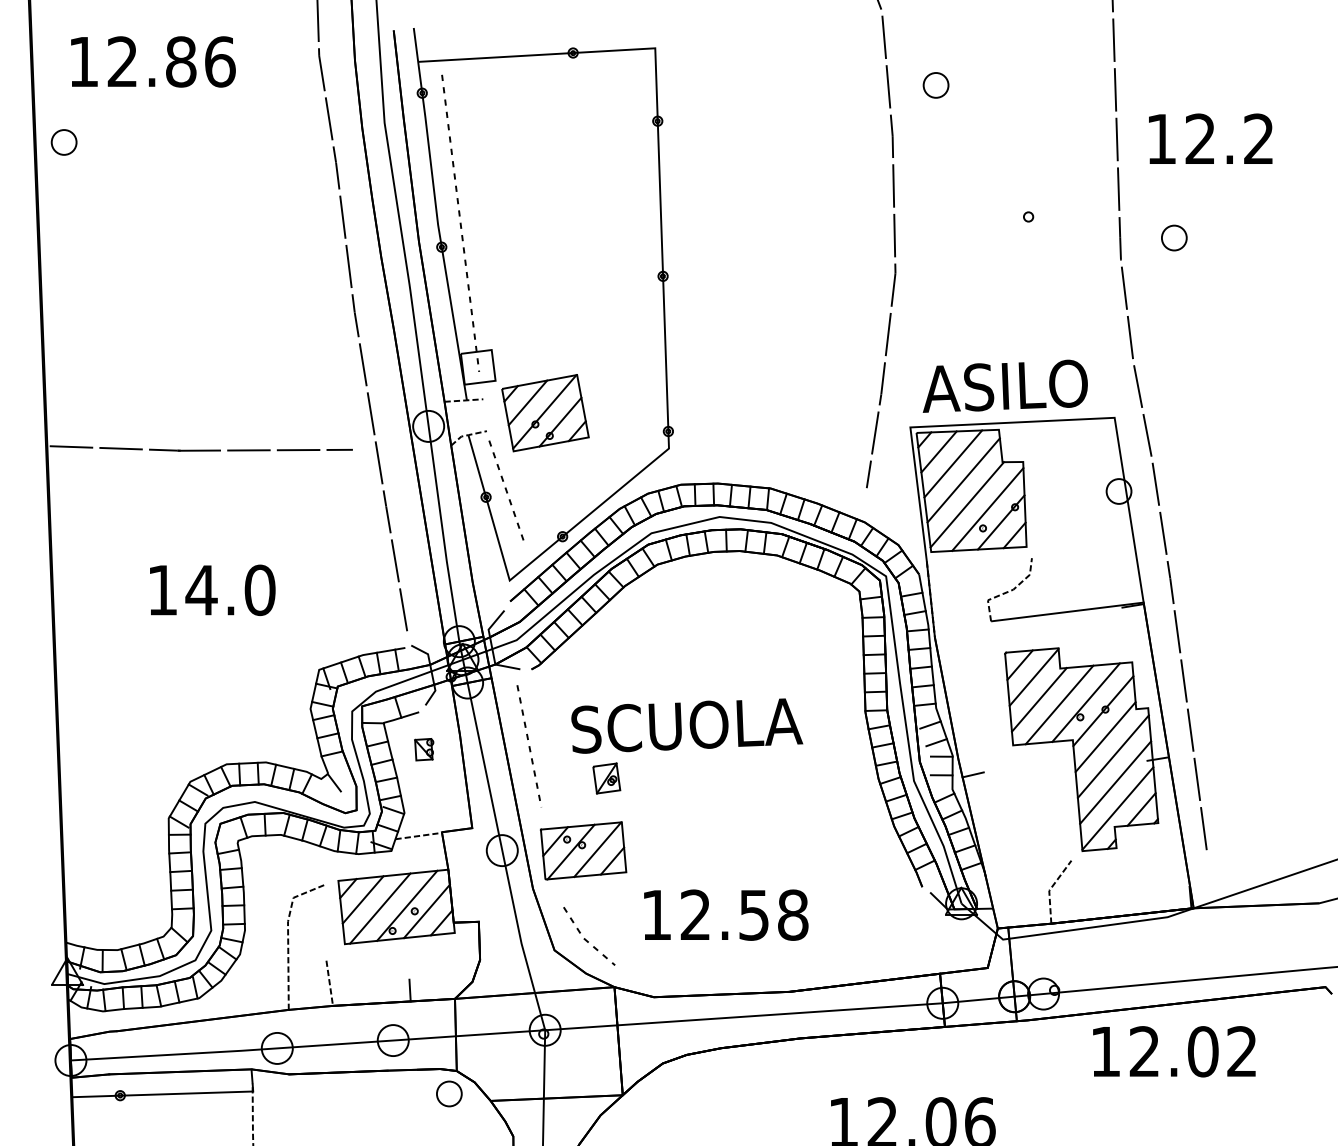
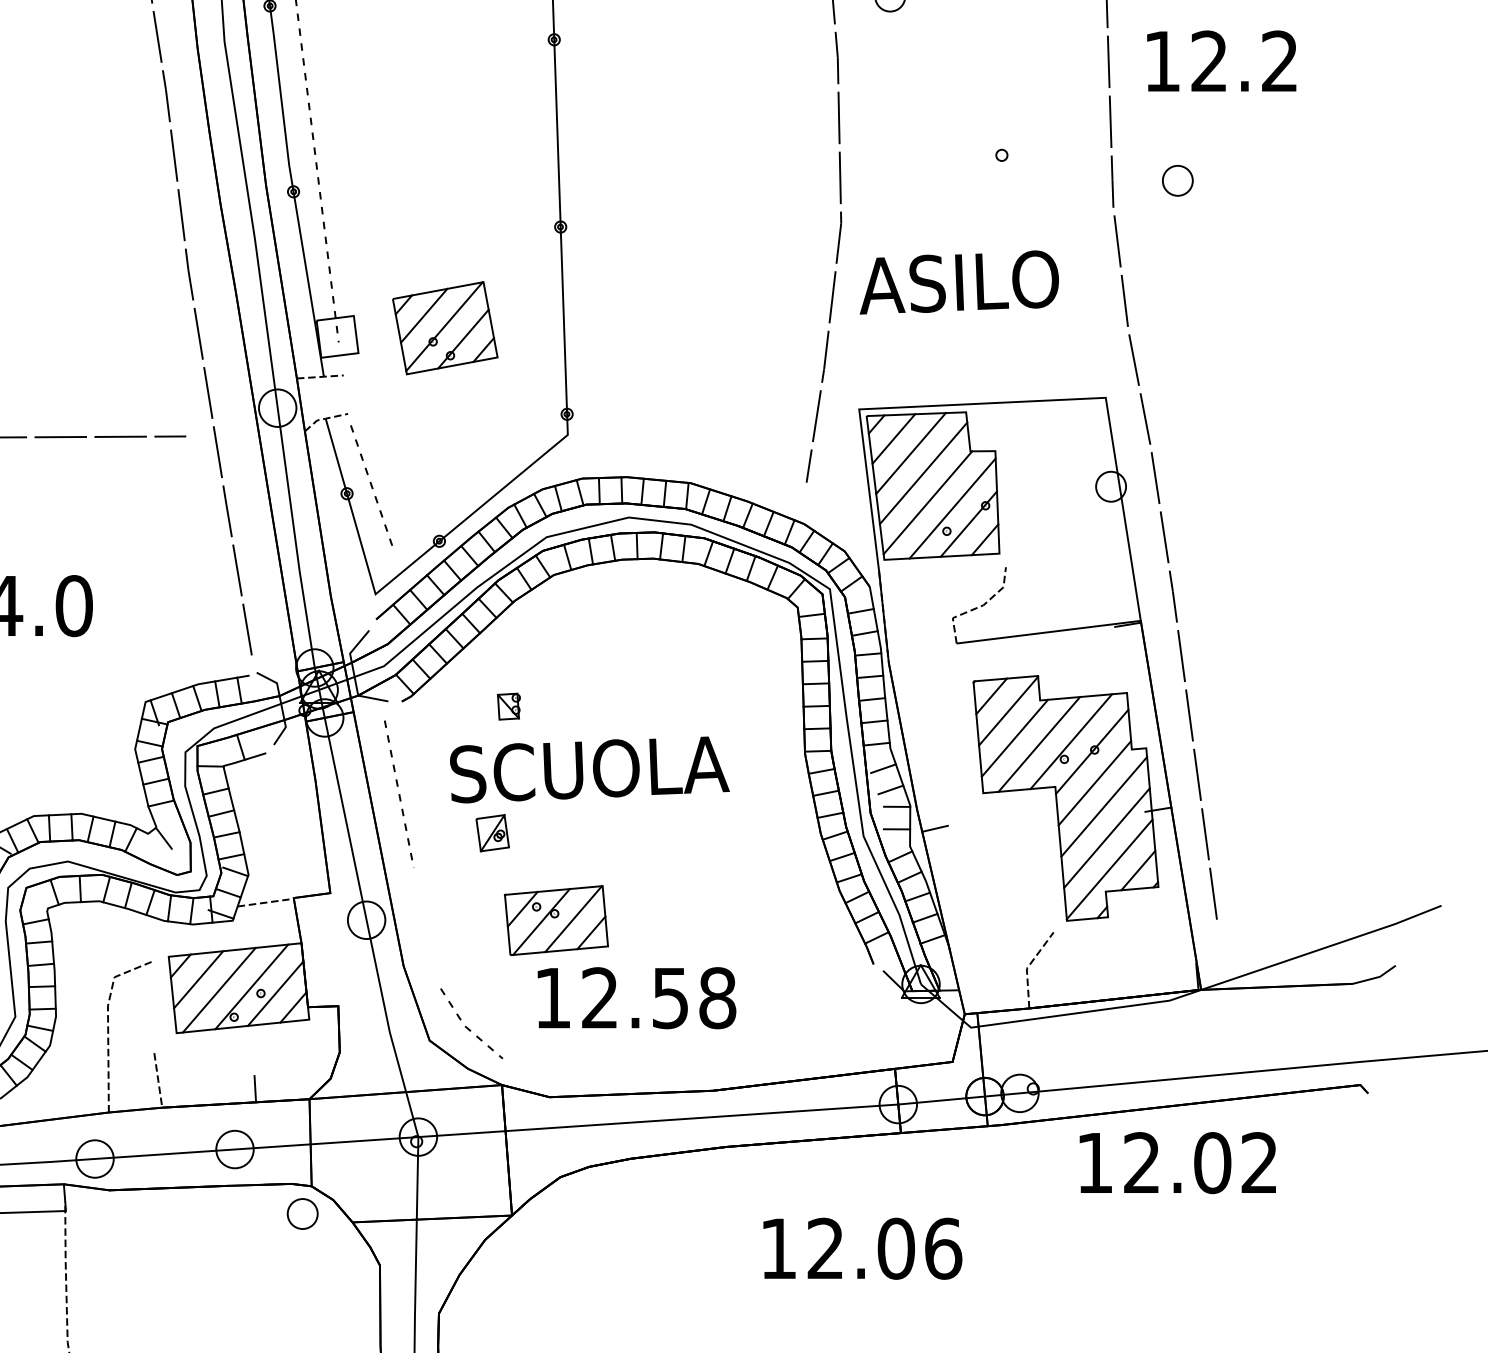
text: (1004, 385) -> (958, 281), moved
part: (545, 413) -> (445, 328), moved
part: (424, 749) -> (509, 706), moved
part: (583, 850) -> (556, 920), moved

